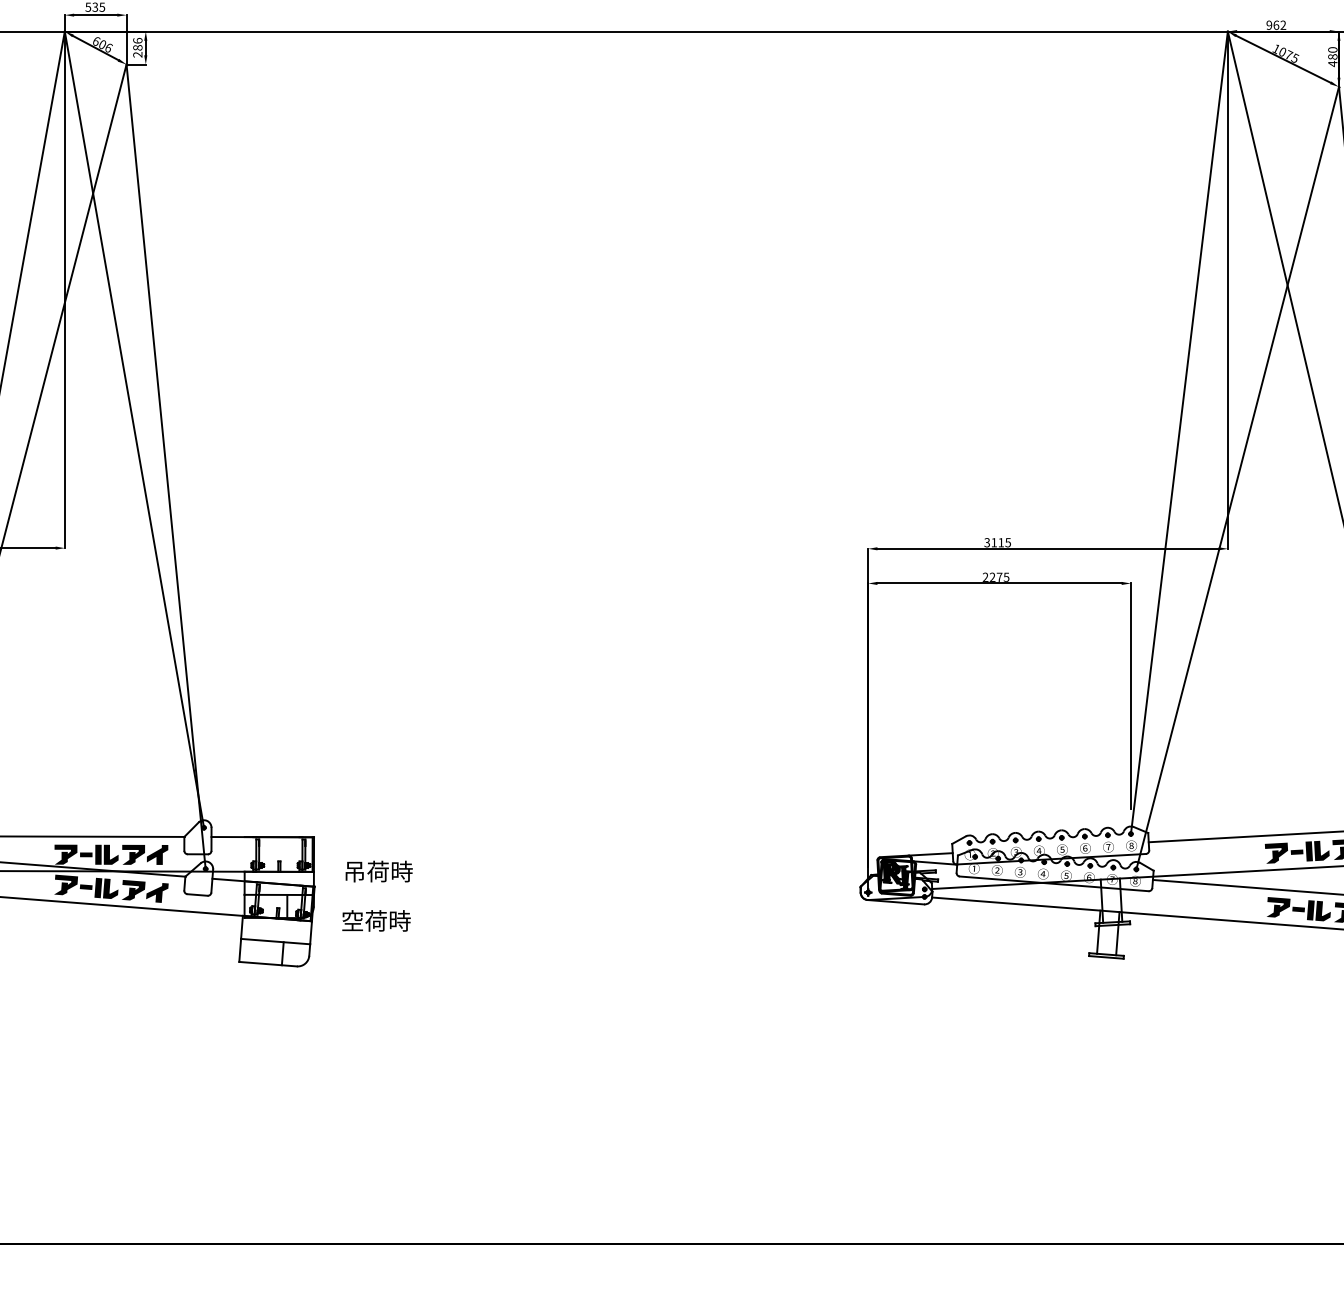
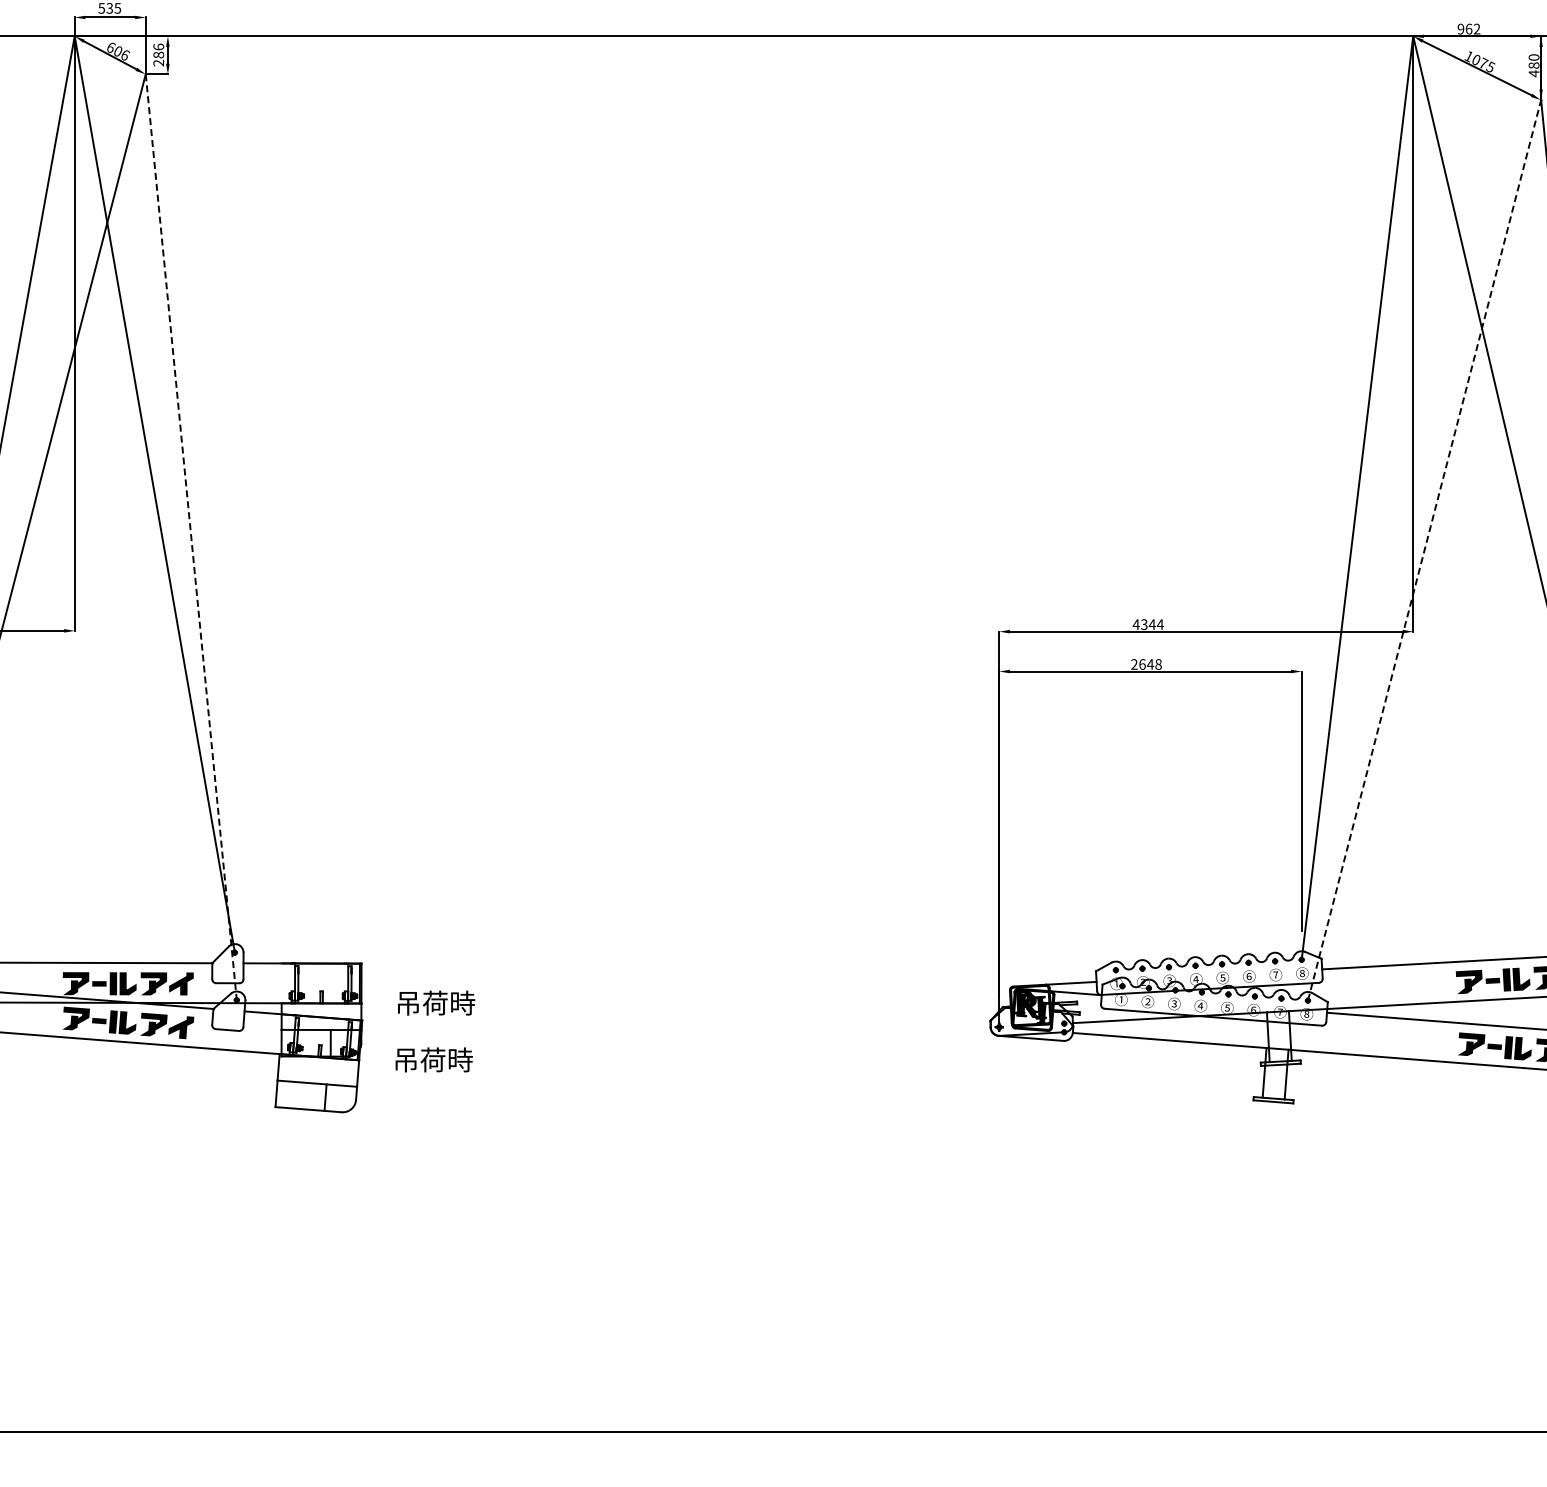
line: (166, 467) -> (191, 537), solid -> dashed
line: (1237, 477) -> (1424, 549), solid -> dashed
text: (996, 542) -> (1147, 624), 3115 -> 4344
text: (999, 577) -> (1150, 664), 2275 -> 2648
text: (352, 920) -> (405, 1059), 空荷時 -> 吊荷時

